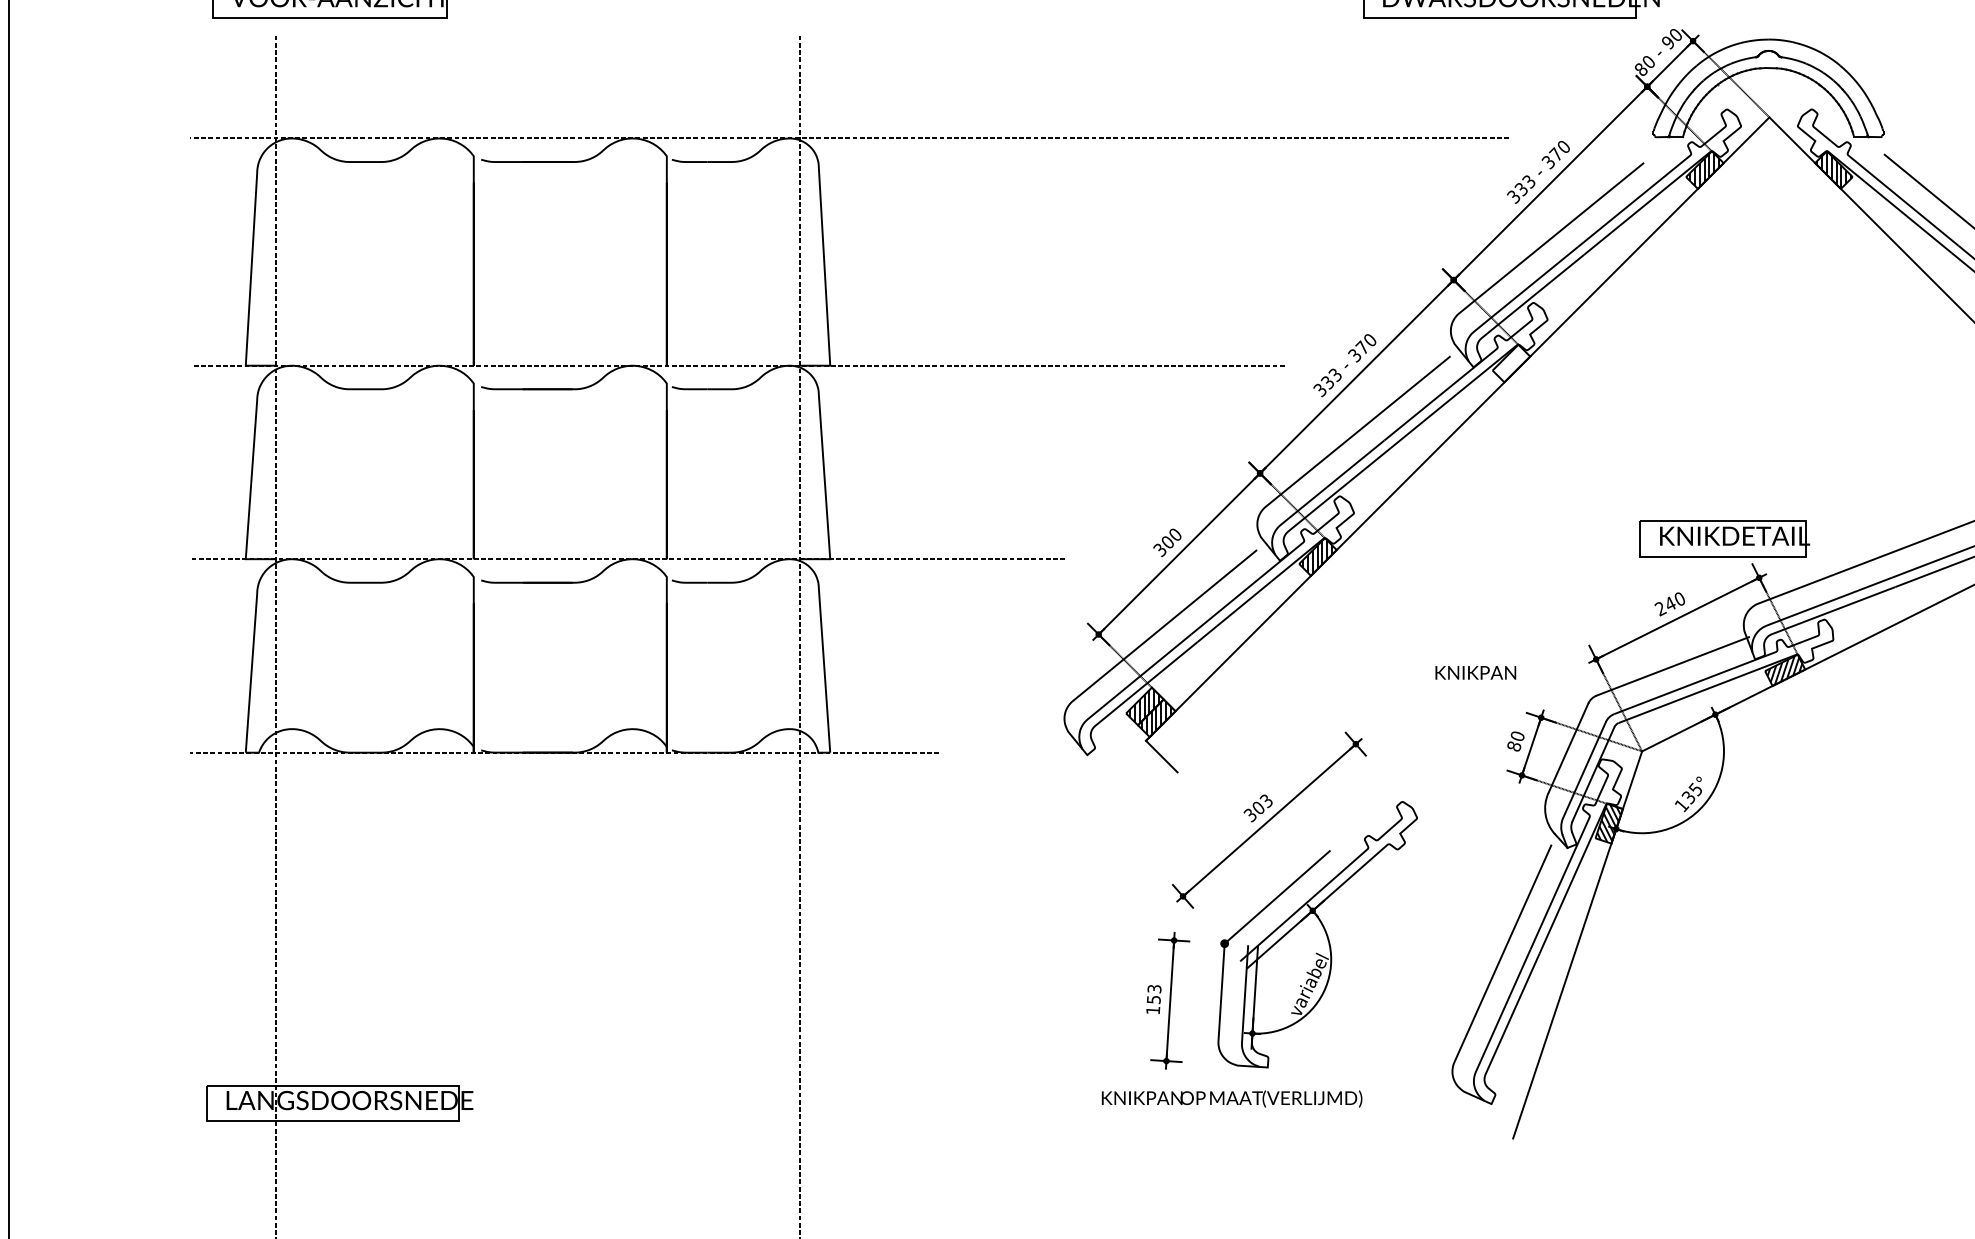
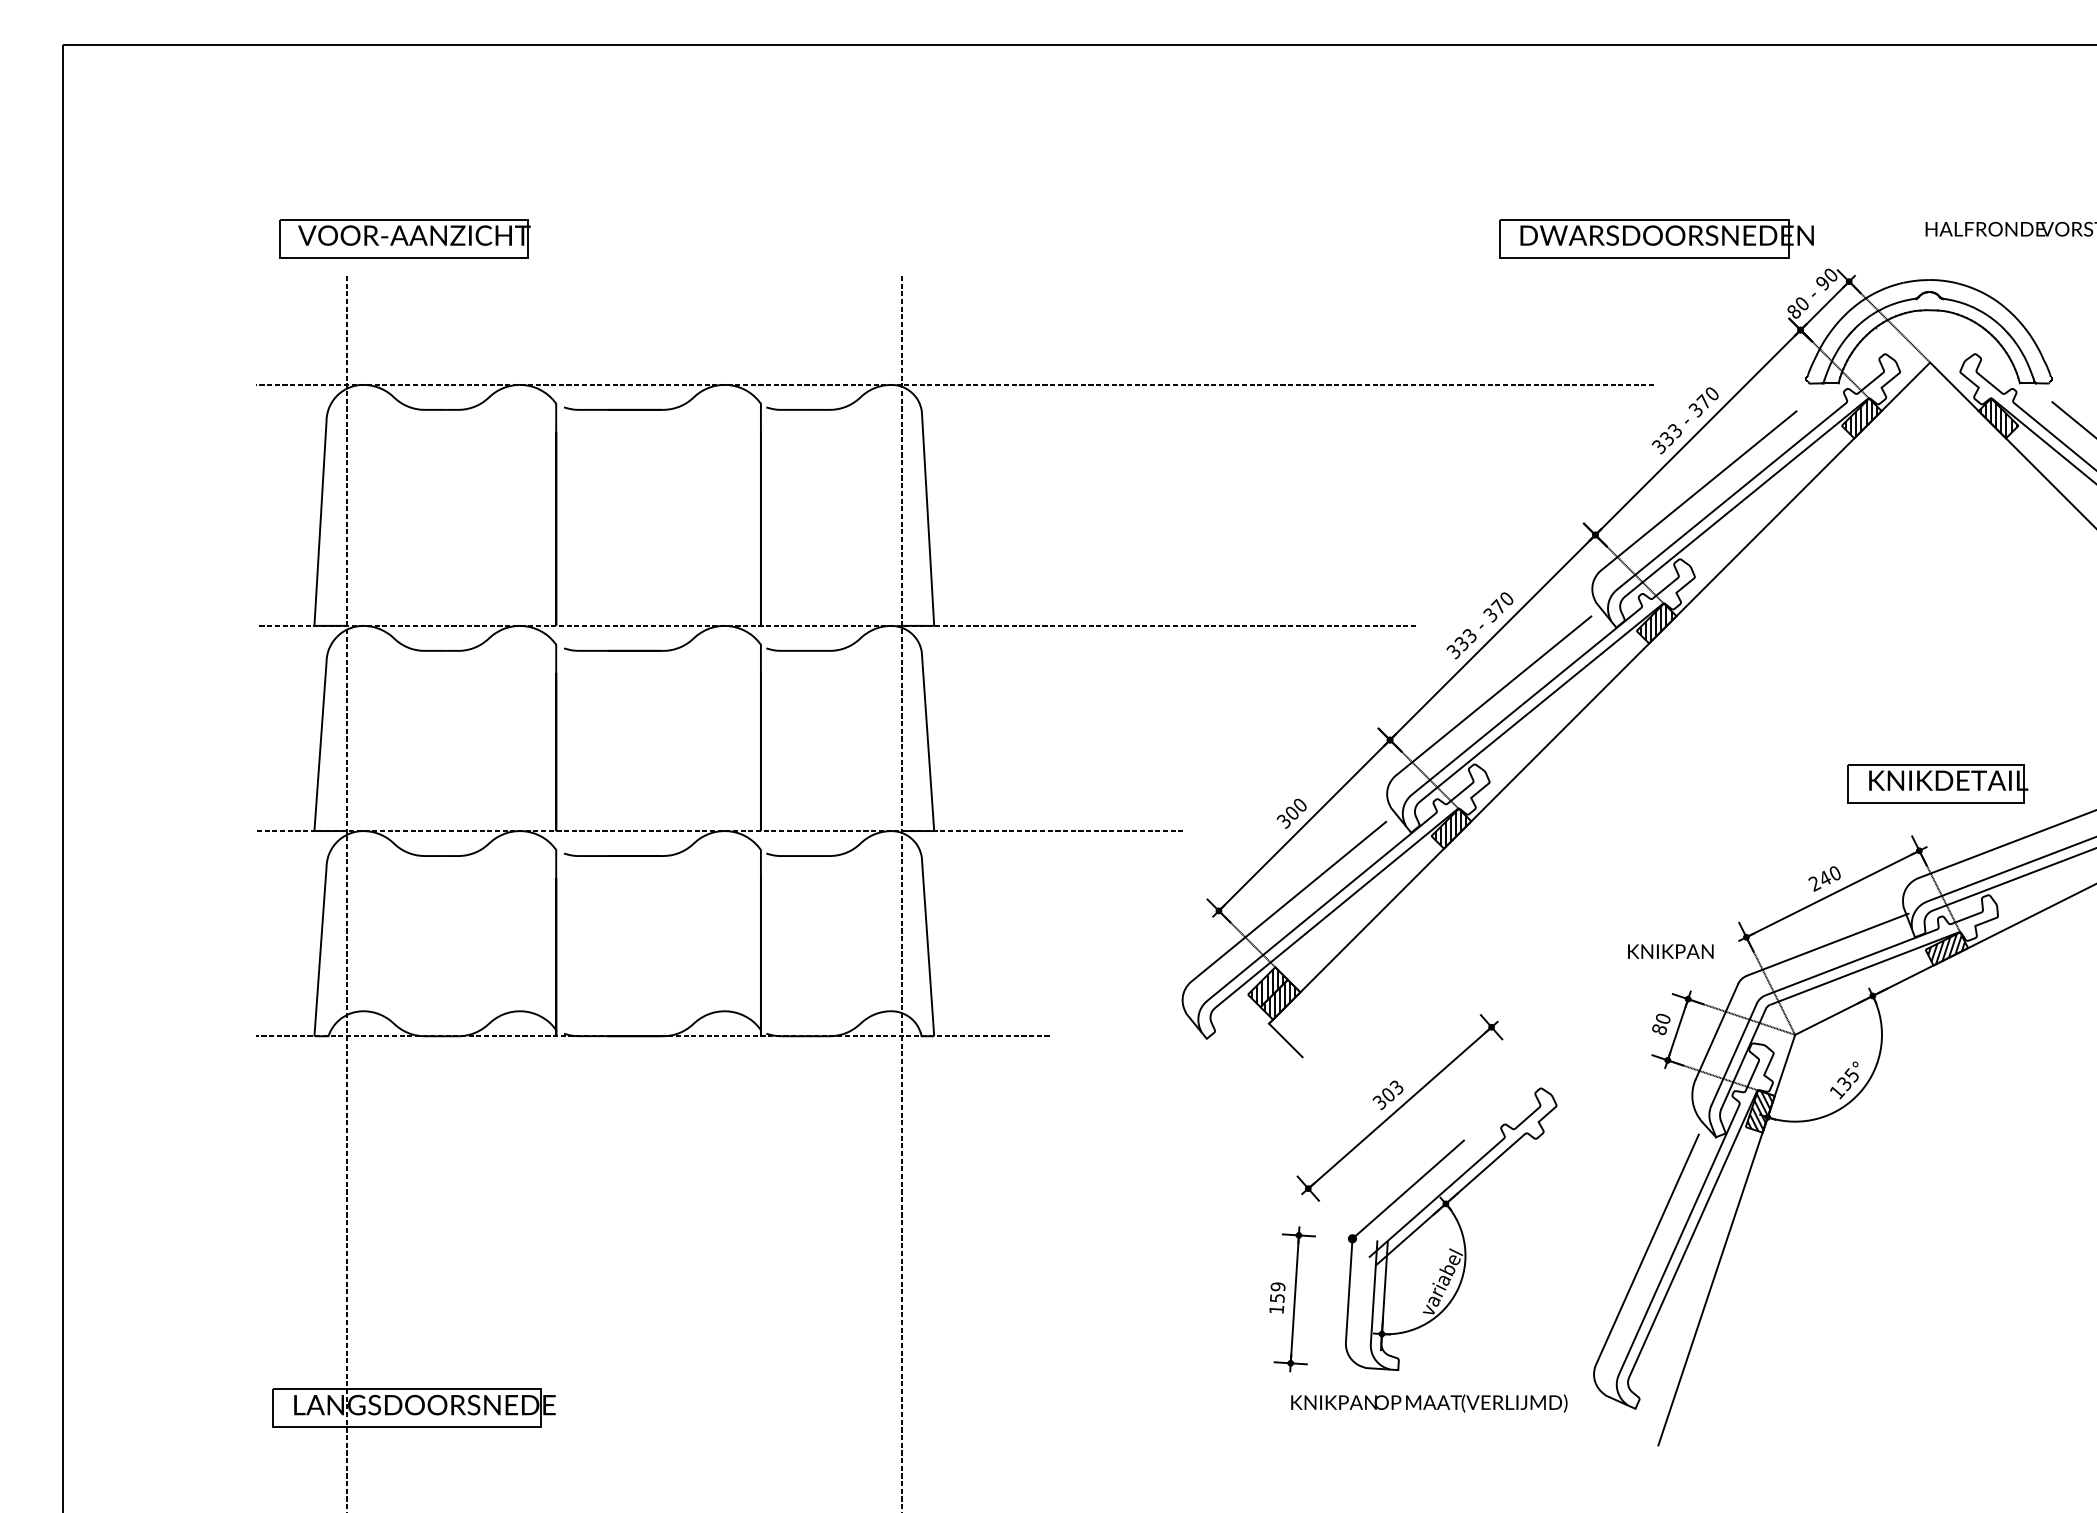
hatch: (1510, 363) -> (1655, 623), added
part: (1724, 538) -> (1937, 783), moved
text: (1475, 672) -> (1670, 951), moved
text: (1153, 988) -> (1277, 1286), 153 -> 159
text: (1232, 1099) -> (1429, 1403), moved

